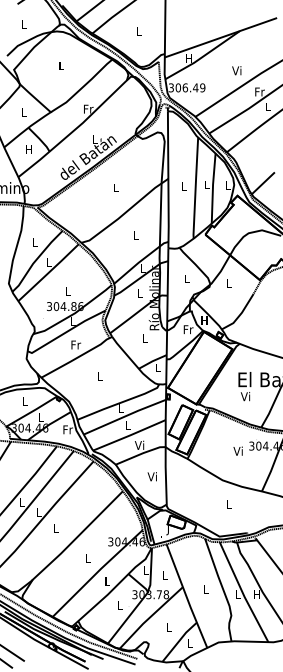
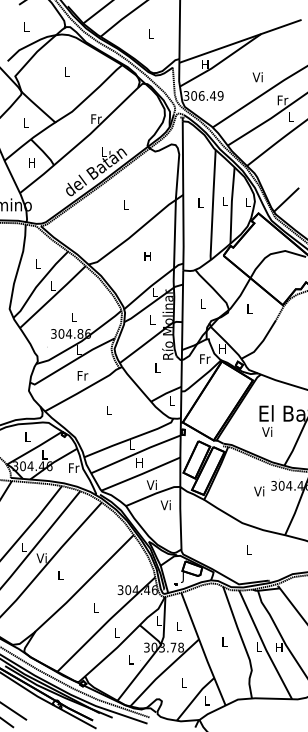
text: (135, 235) -> (147, 256), L -> H
text: (128, 424) -> (139, 462), L -> H
text: (152, 477) -> (165, 505), moved
text: (38, 512) -> (41, 558), L -> Vi

